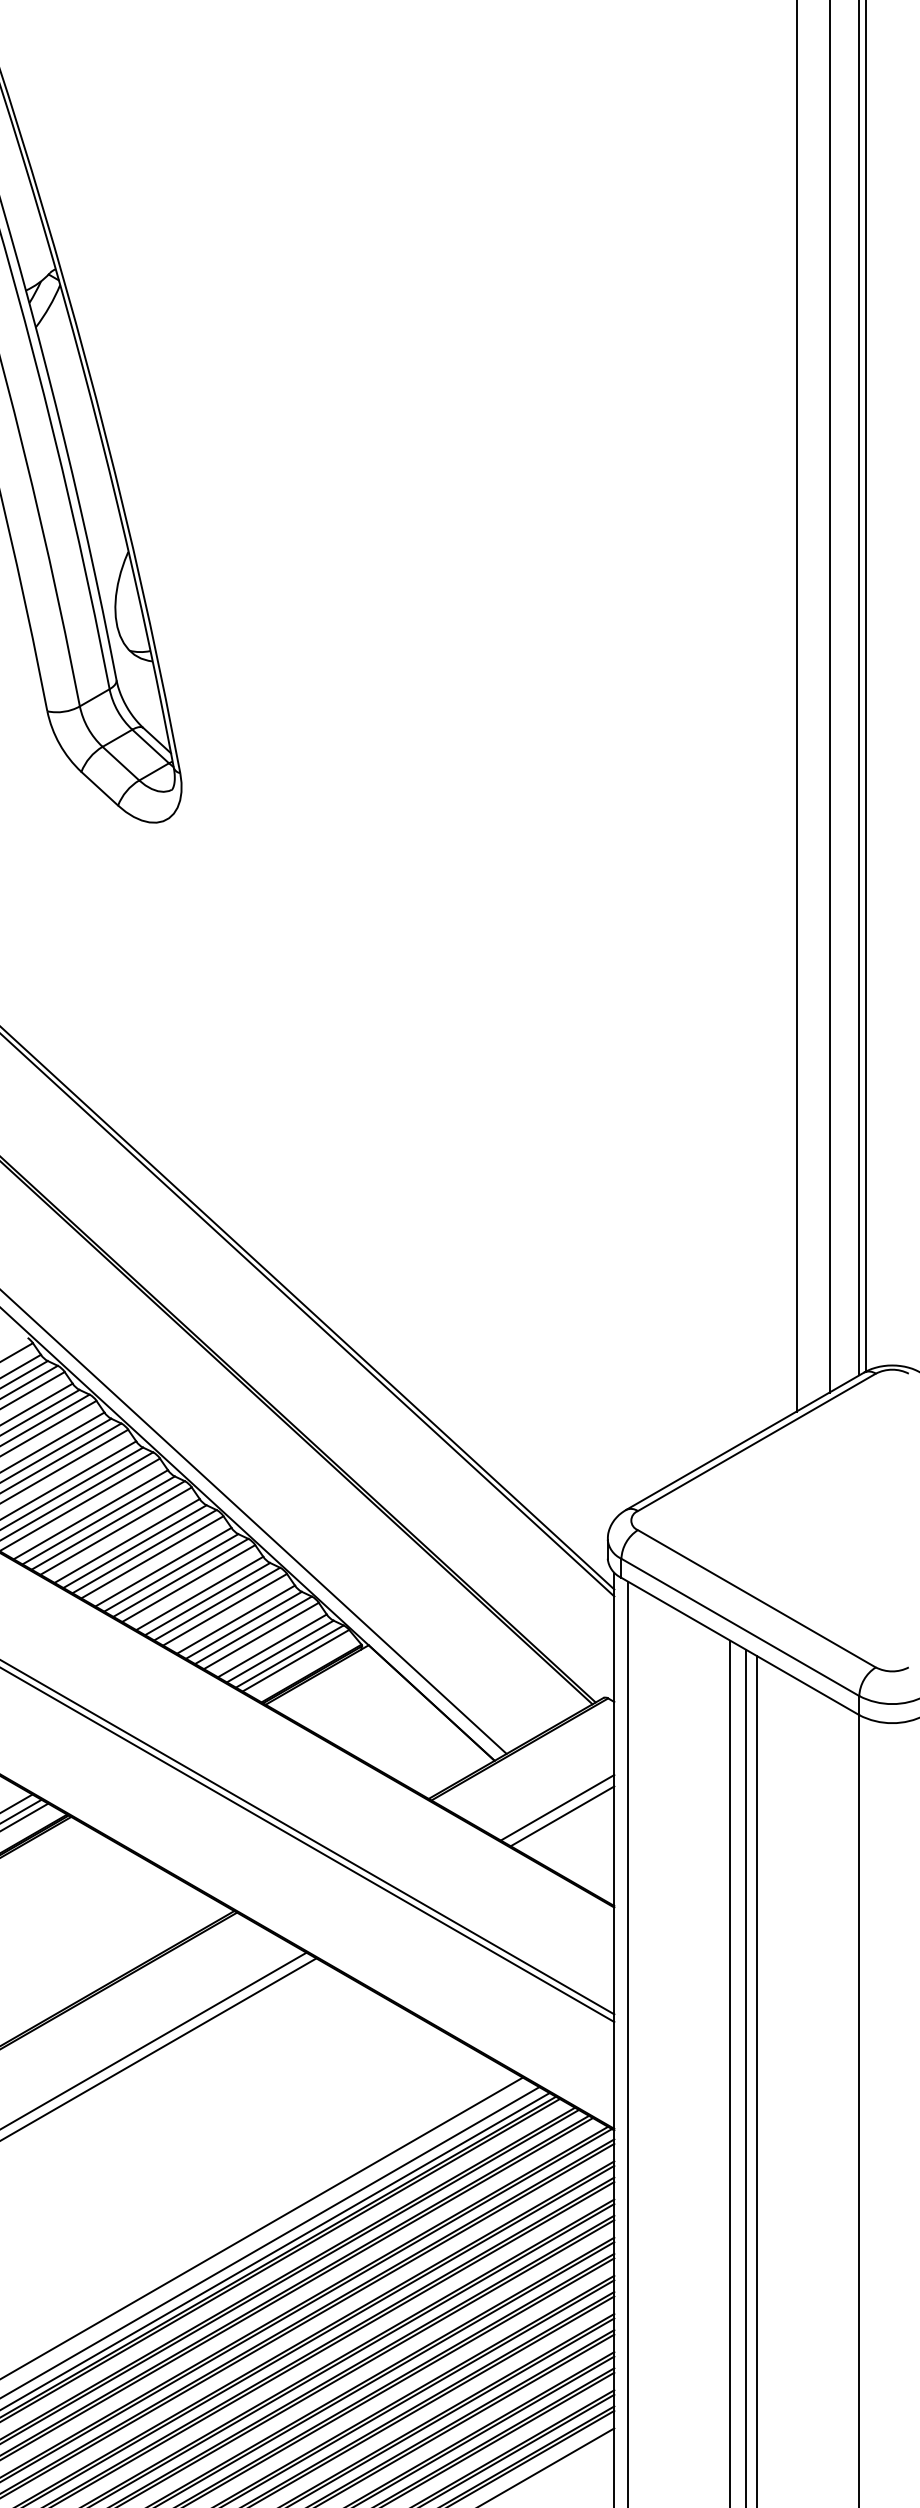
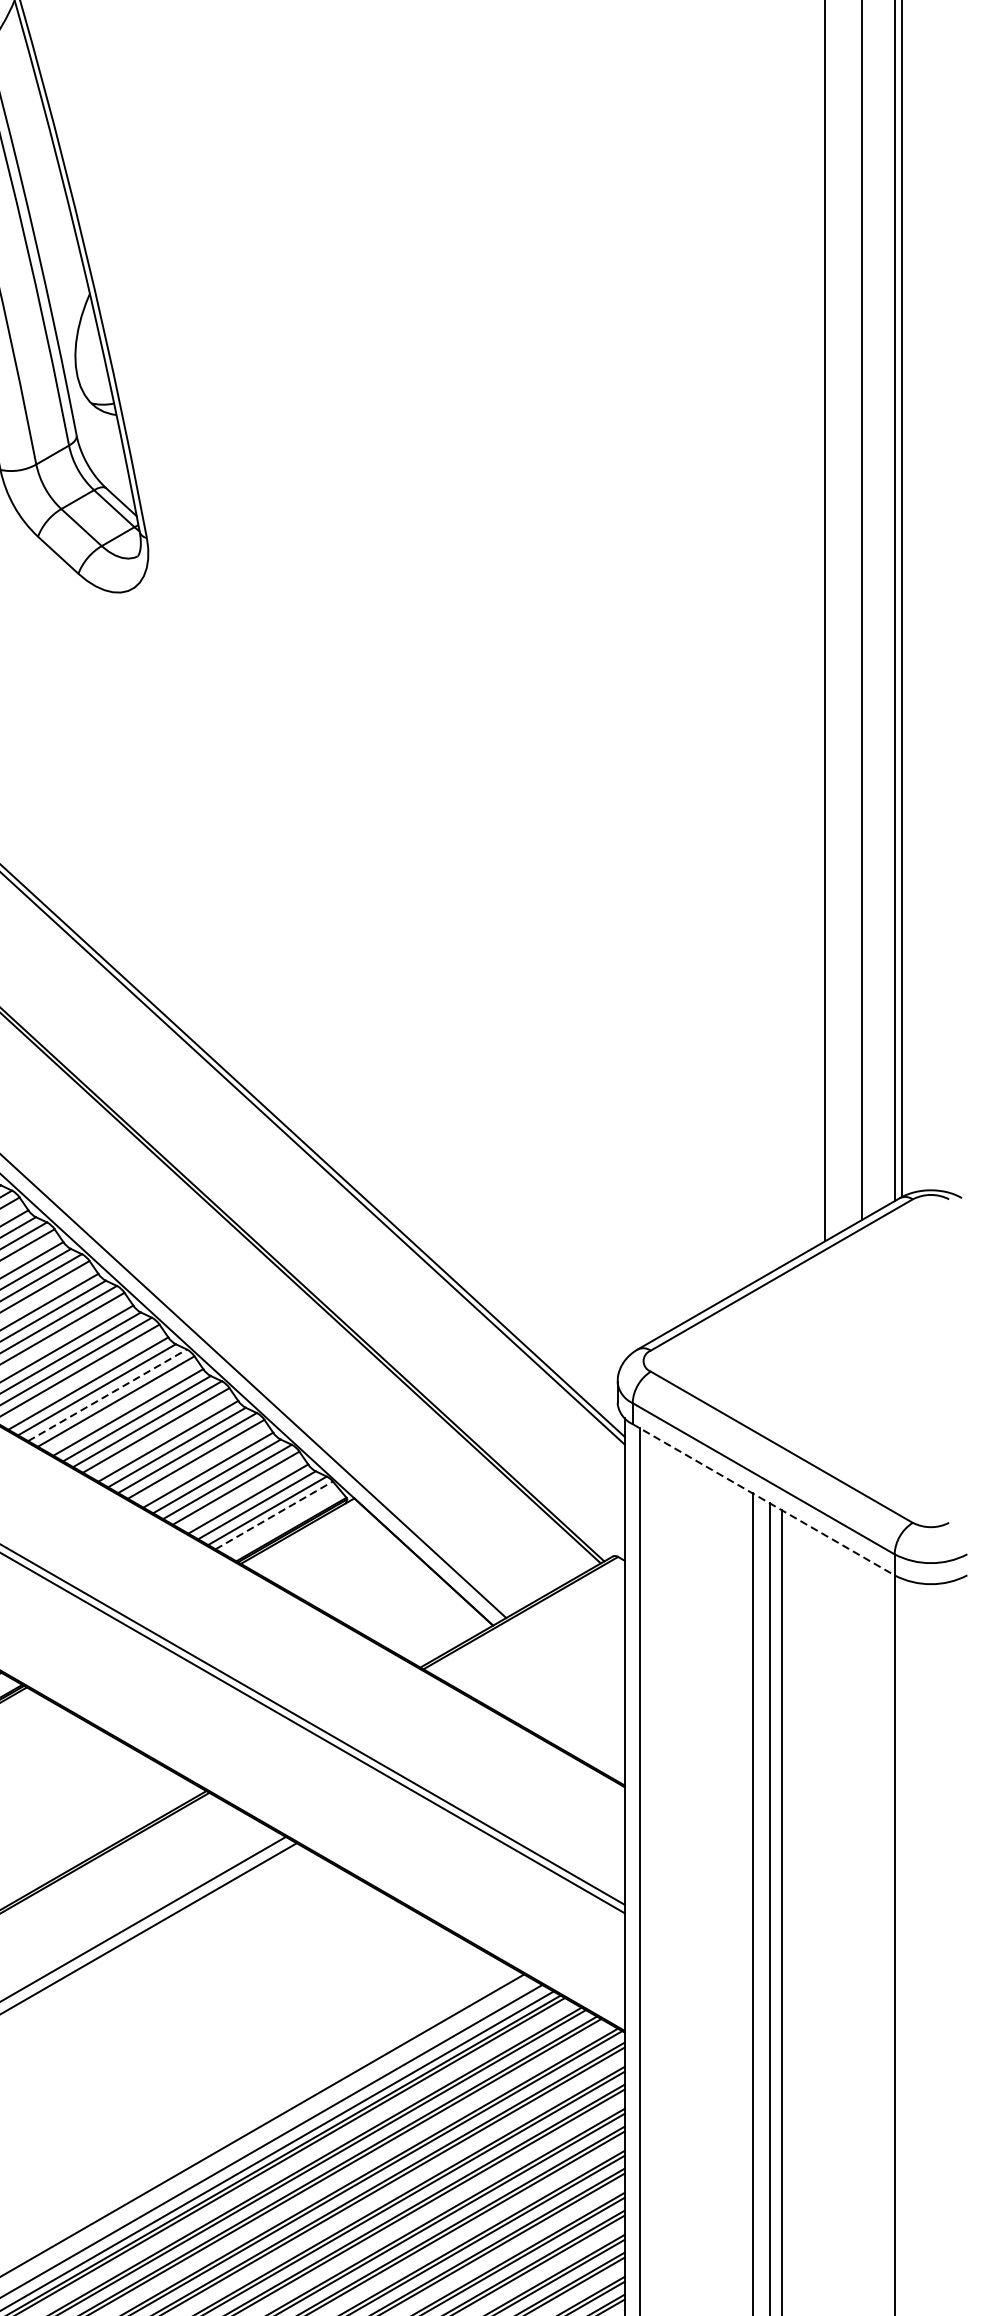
line: (145, 1551) -> (108, 1395), solid -> dashed
line: (740, 1646) -> (763, 1499), solid -> dashed
line: (295, 1660) -> (273, 1515), solid -> dashed
line: (557, 1807) -> (562, 1677), removed
line: (562, 1816) -> (567, 1686), removed

